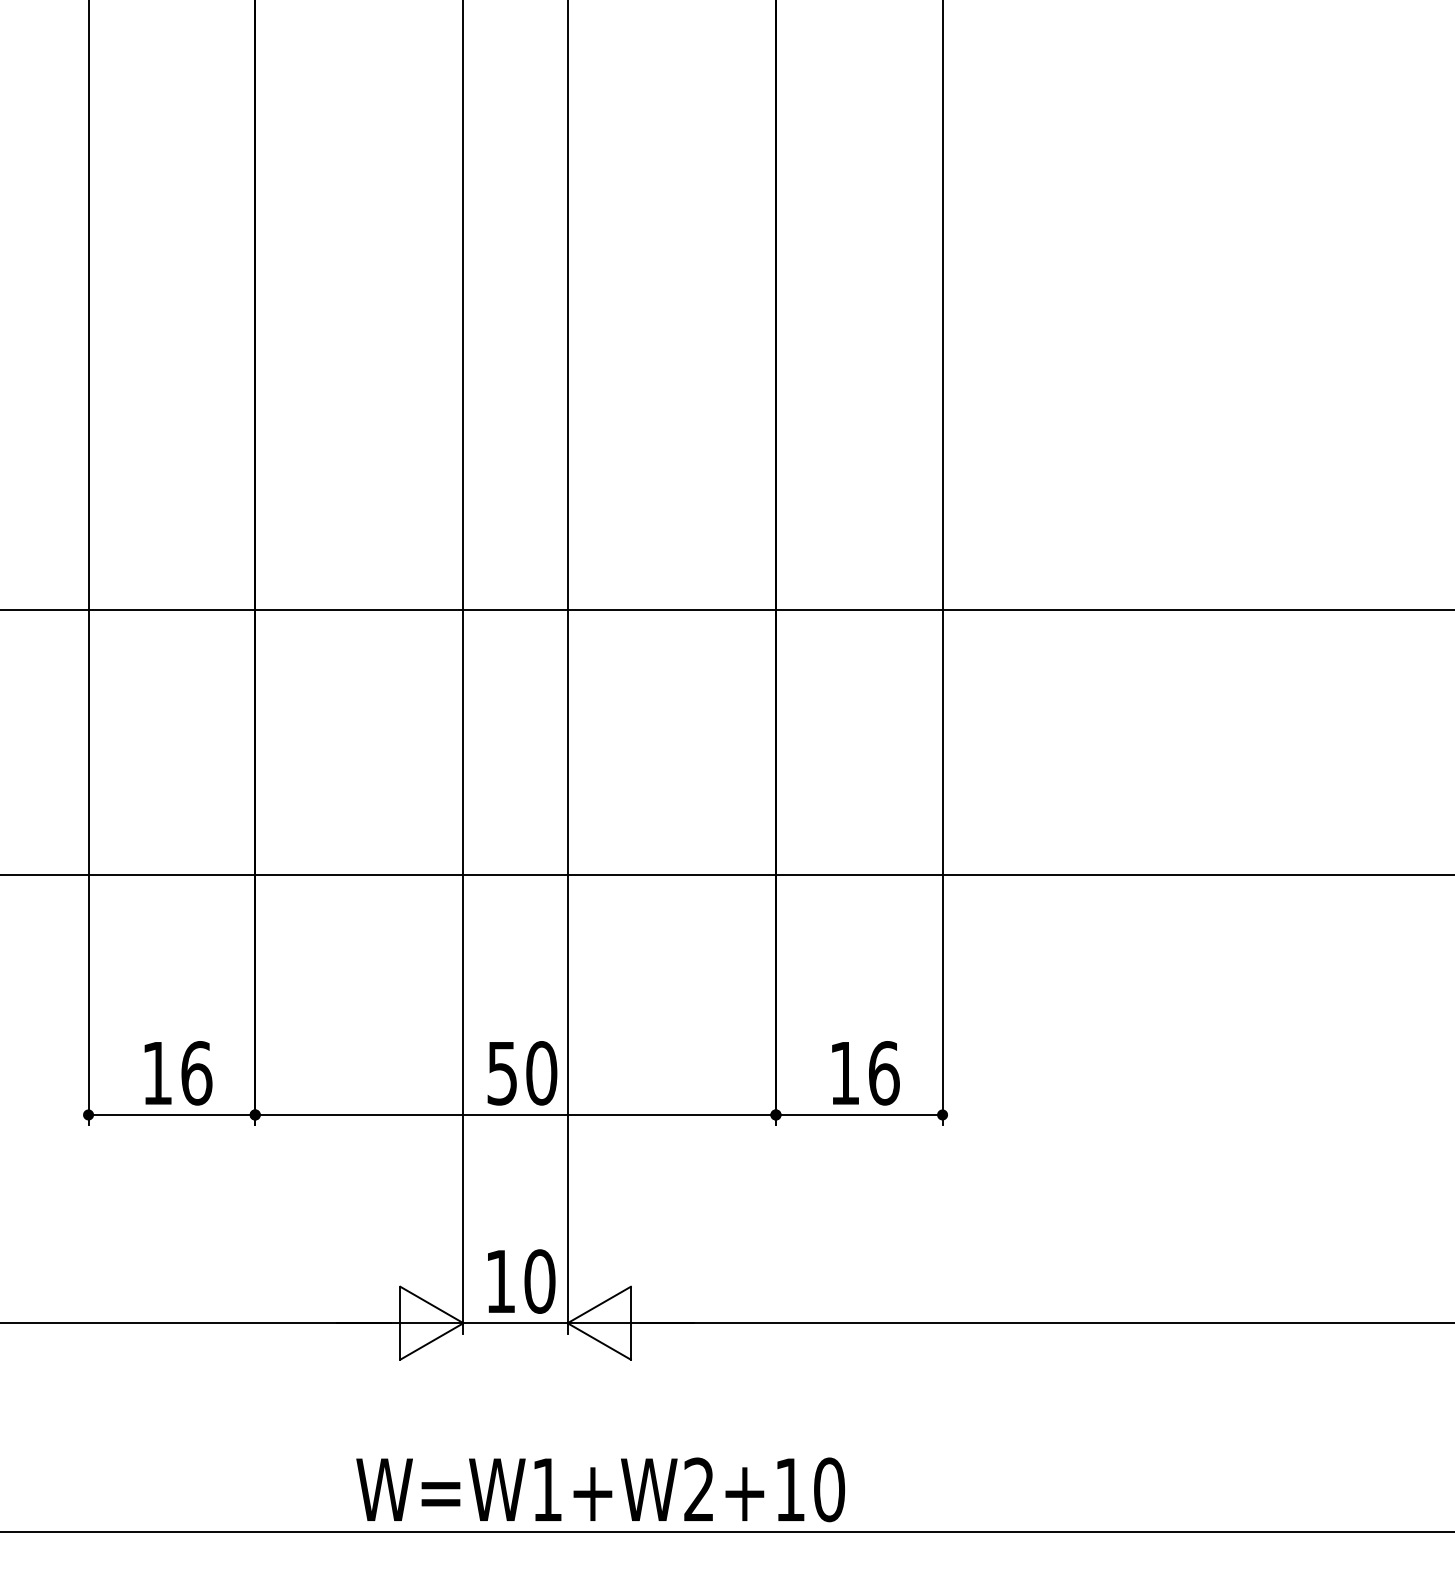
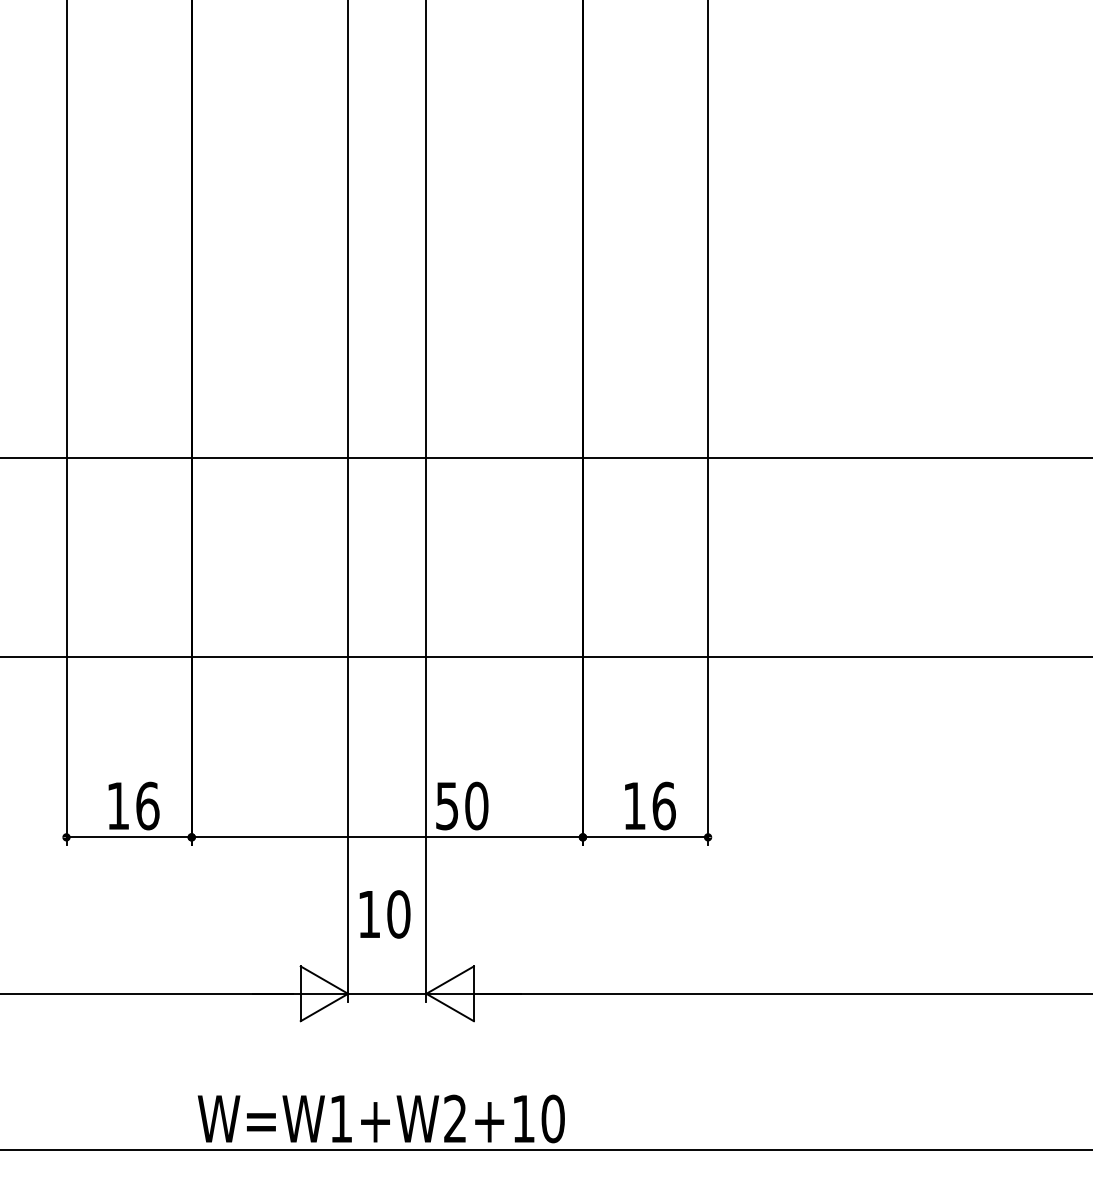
text: (522, 1073) -> (462, 806), moved
text: (521, 1281) -> (384, 914), moved
text: (600, 1489) -> (381, 1118), moved

